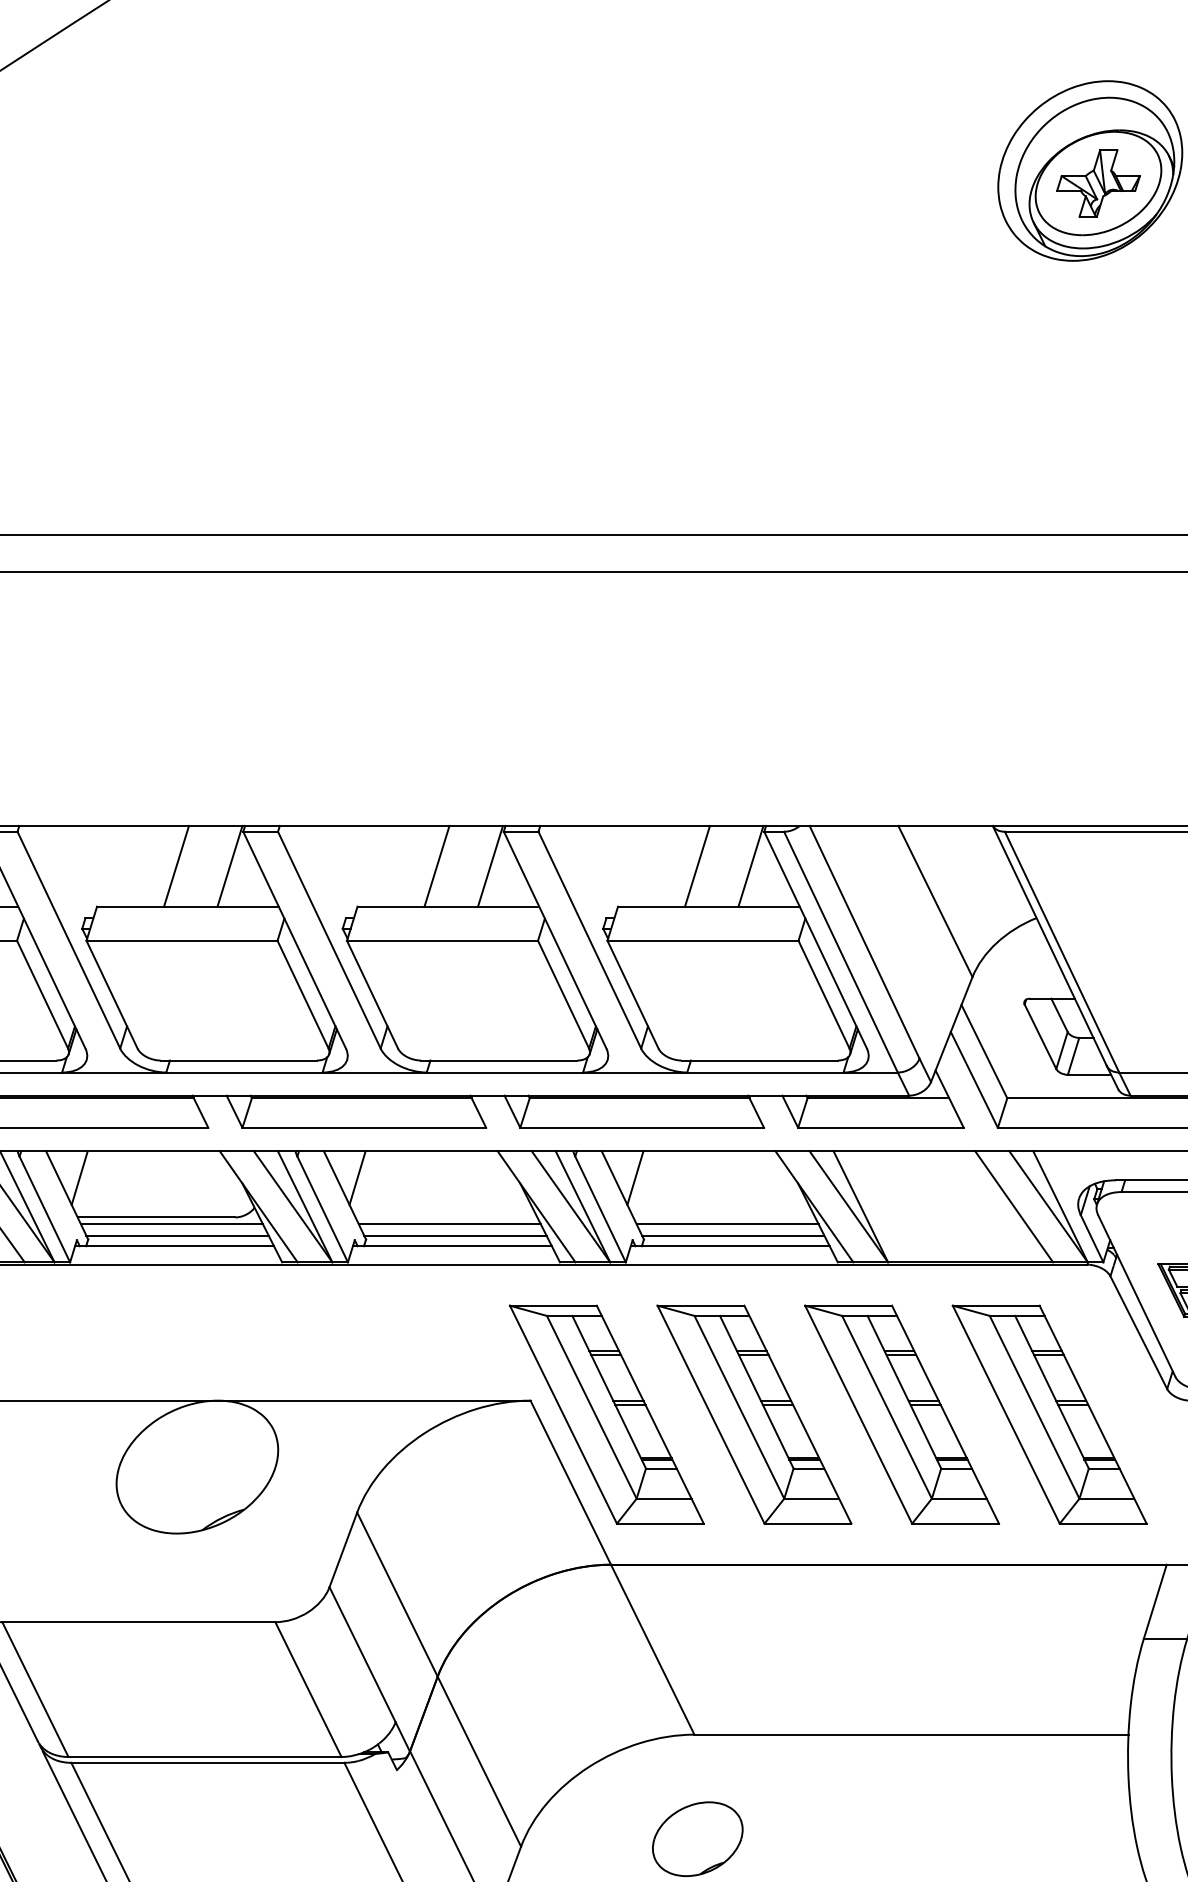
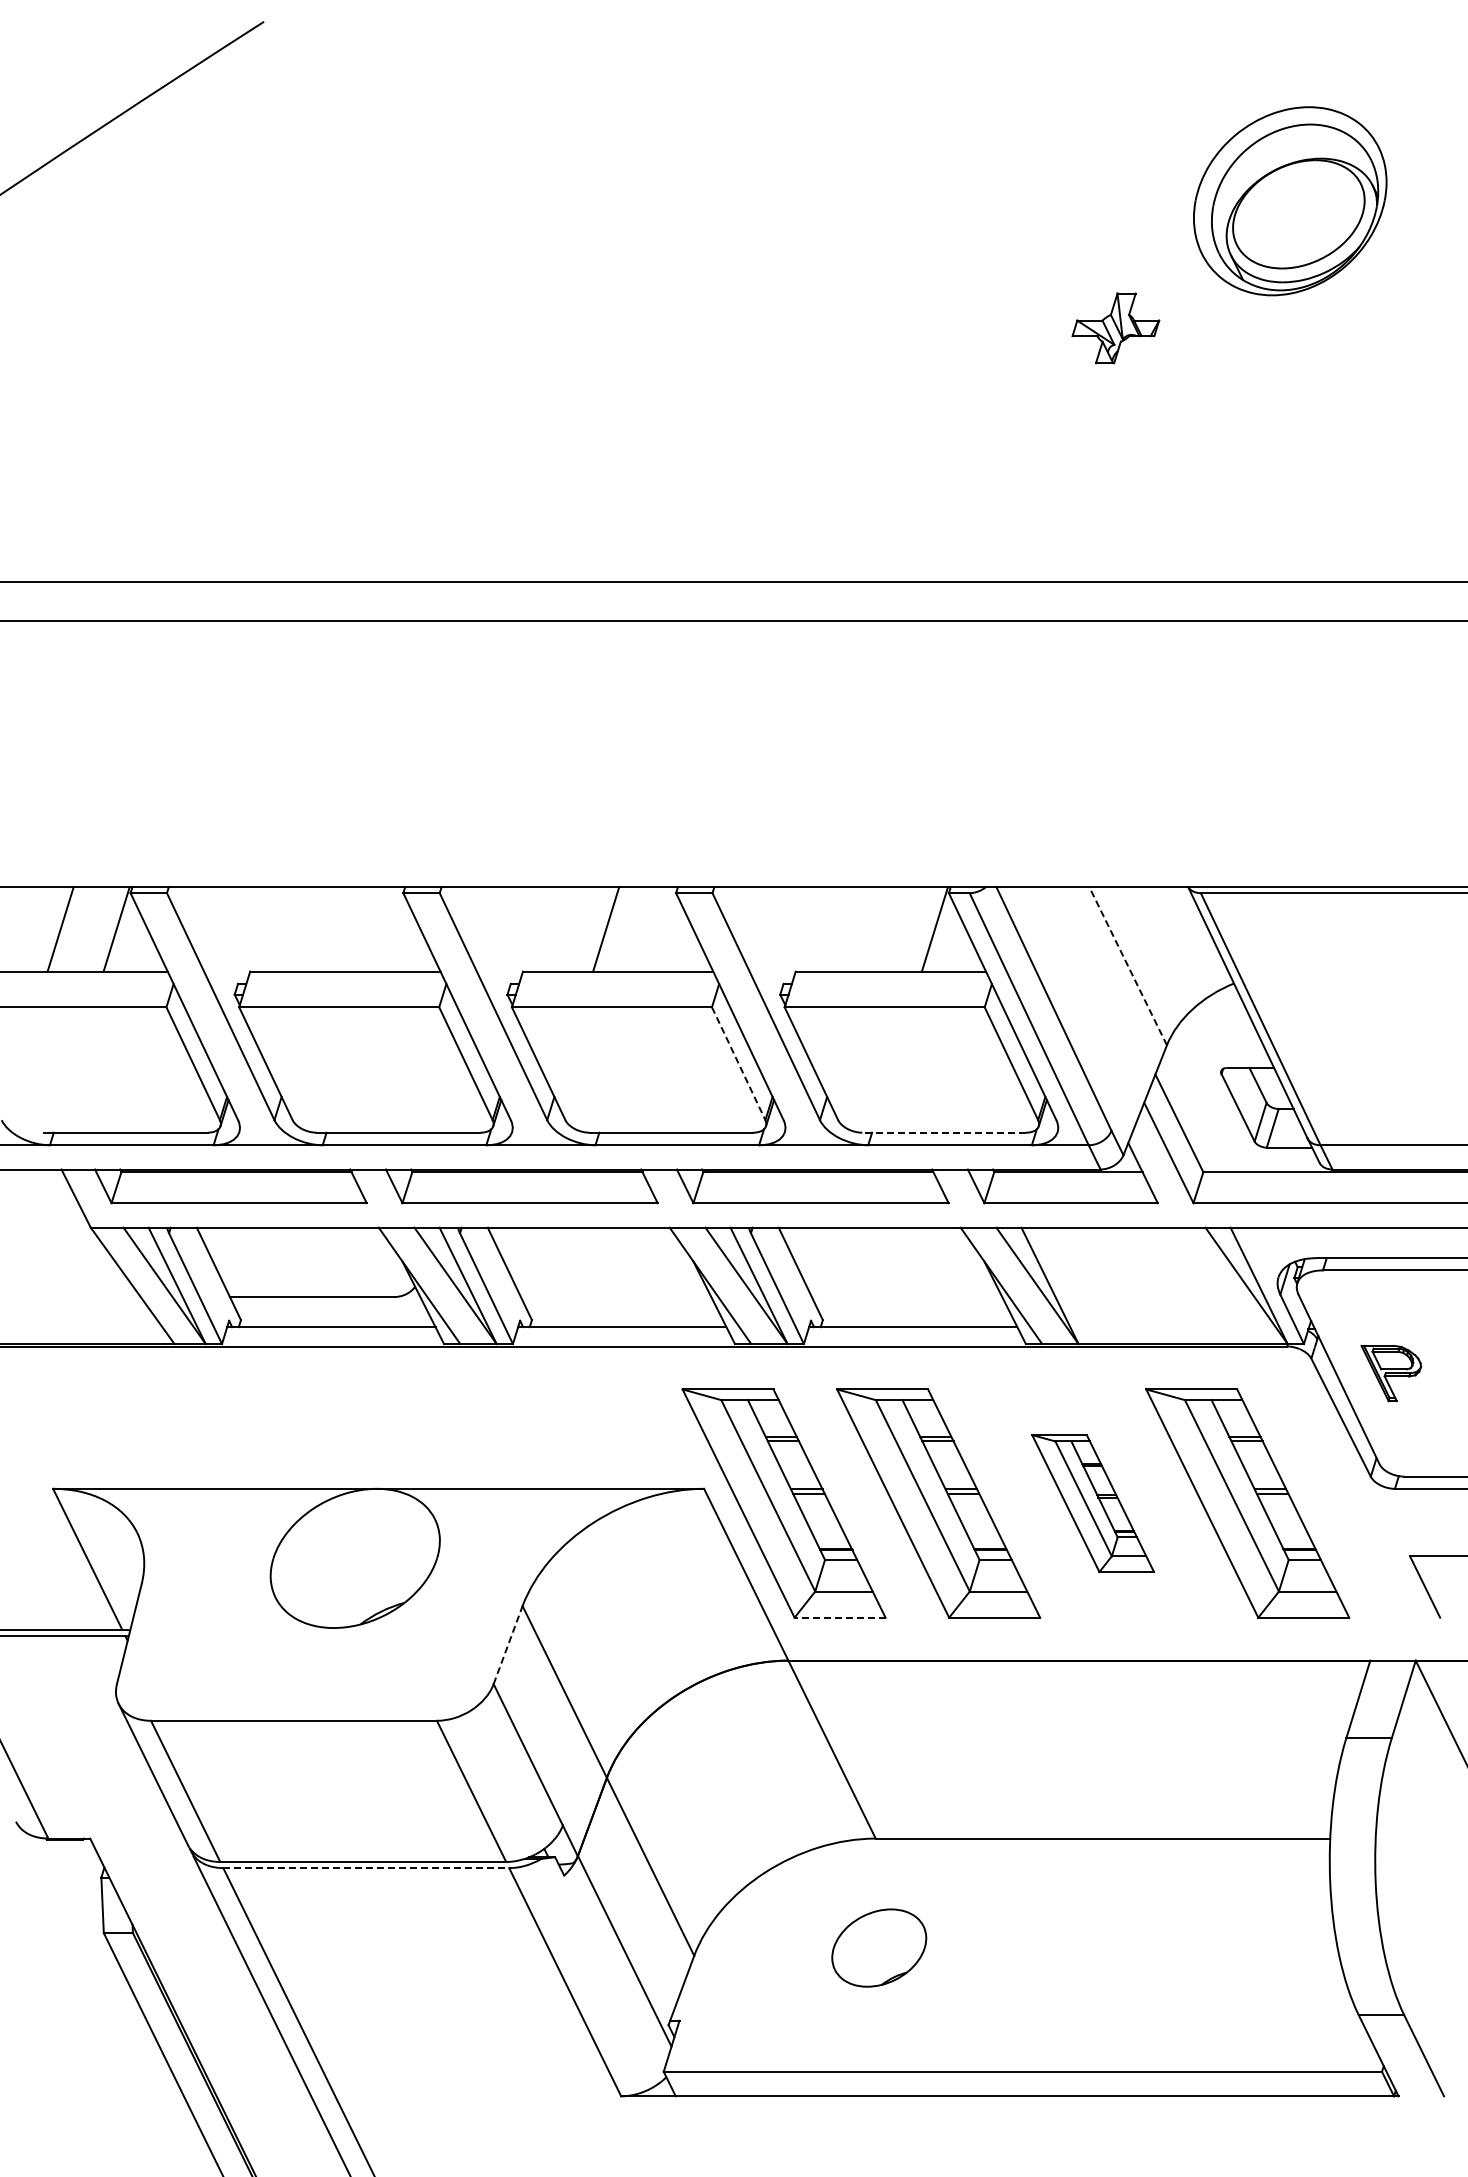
part: (1098, 183) -> (1115, 328), moved
line: (176, 866) -> (333, 929), removed
line: (230, 866) -> (389, 929), removed
line: (490, 866) -> (662, 929), removed
line: (697, 866) -> (878, 929), removed
line: (934, 900) -> (1127, 965), solid -> dashed
line: (563, 995) -> (738, 1064), solid -> dashed
line: (760, 1060) -> (944, 1132), solid -> dashed
line: (79, 1177) -> (231, 1255), removed
line: (357, 1177) -> (522, 1255), removed
line: (634, 1177) -> (813, 1255), removed
line: (1014, 1206) -> (1210, 1285), removed
line: (171, 1223) -> (328, 1303), removed
line: (449, 1223) -> (619, 1303), removed
line: (727, 1223) -> (910, 1303), removed
line: (177, 1236) -> (334, 1316), removed
line: (455, 1236) -> (625, 1316), removed
line: (733, 1236) -> (916, 1316), removed
part: (901, 1414) -> (1092, 1503), size x0.6
line: (659, 1523) -> (839, 1617), solid -> dashed
line: (343, 1550) -> (508, 1645), solid -> dashed
line: (208, 1763) -> (366, 1868), solid -> dashed

